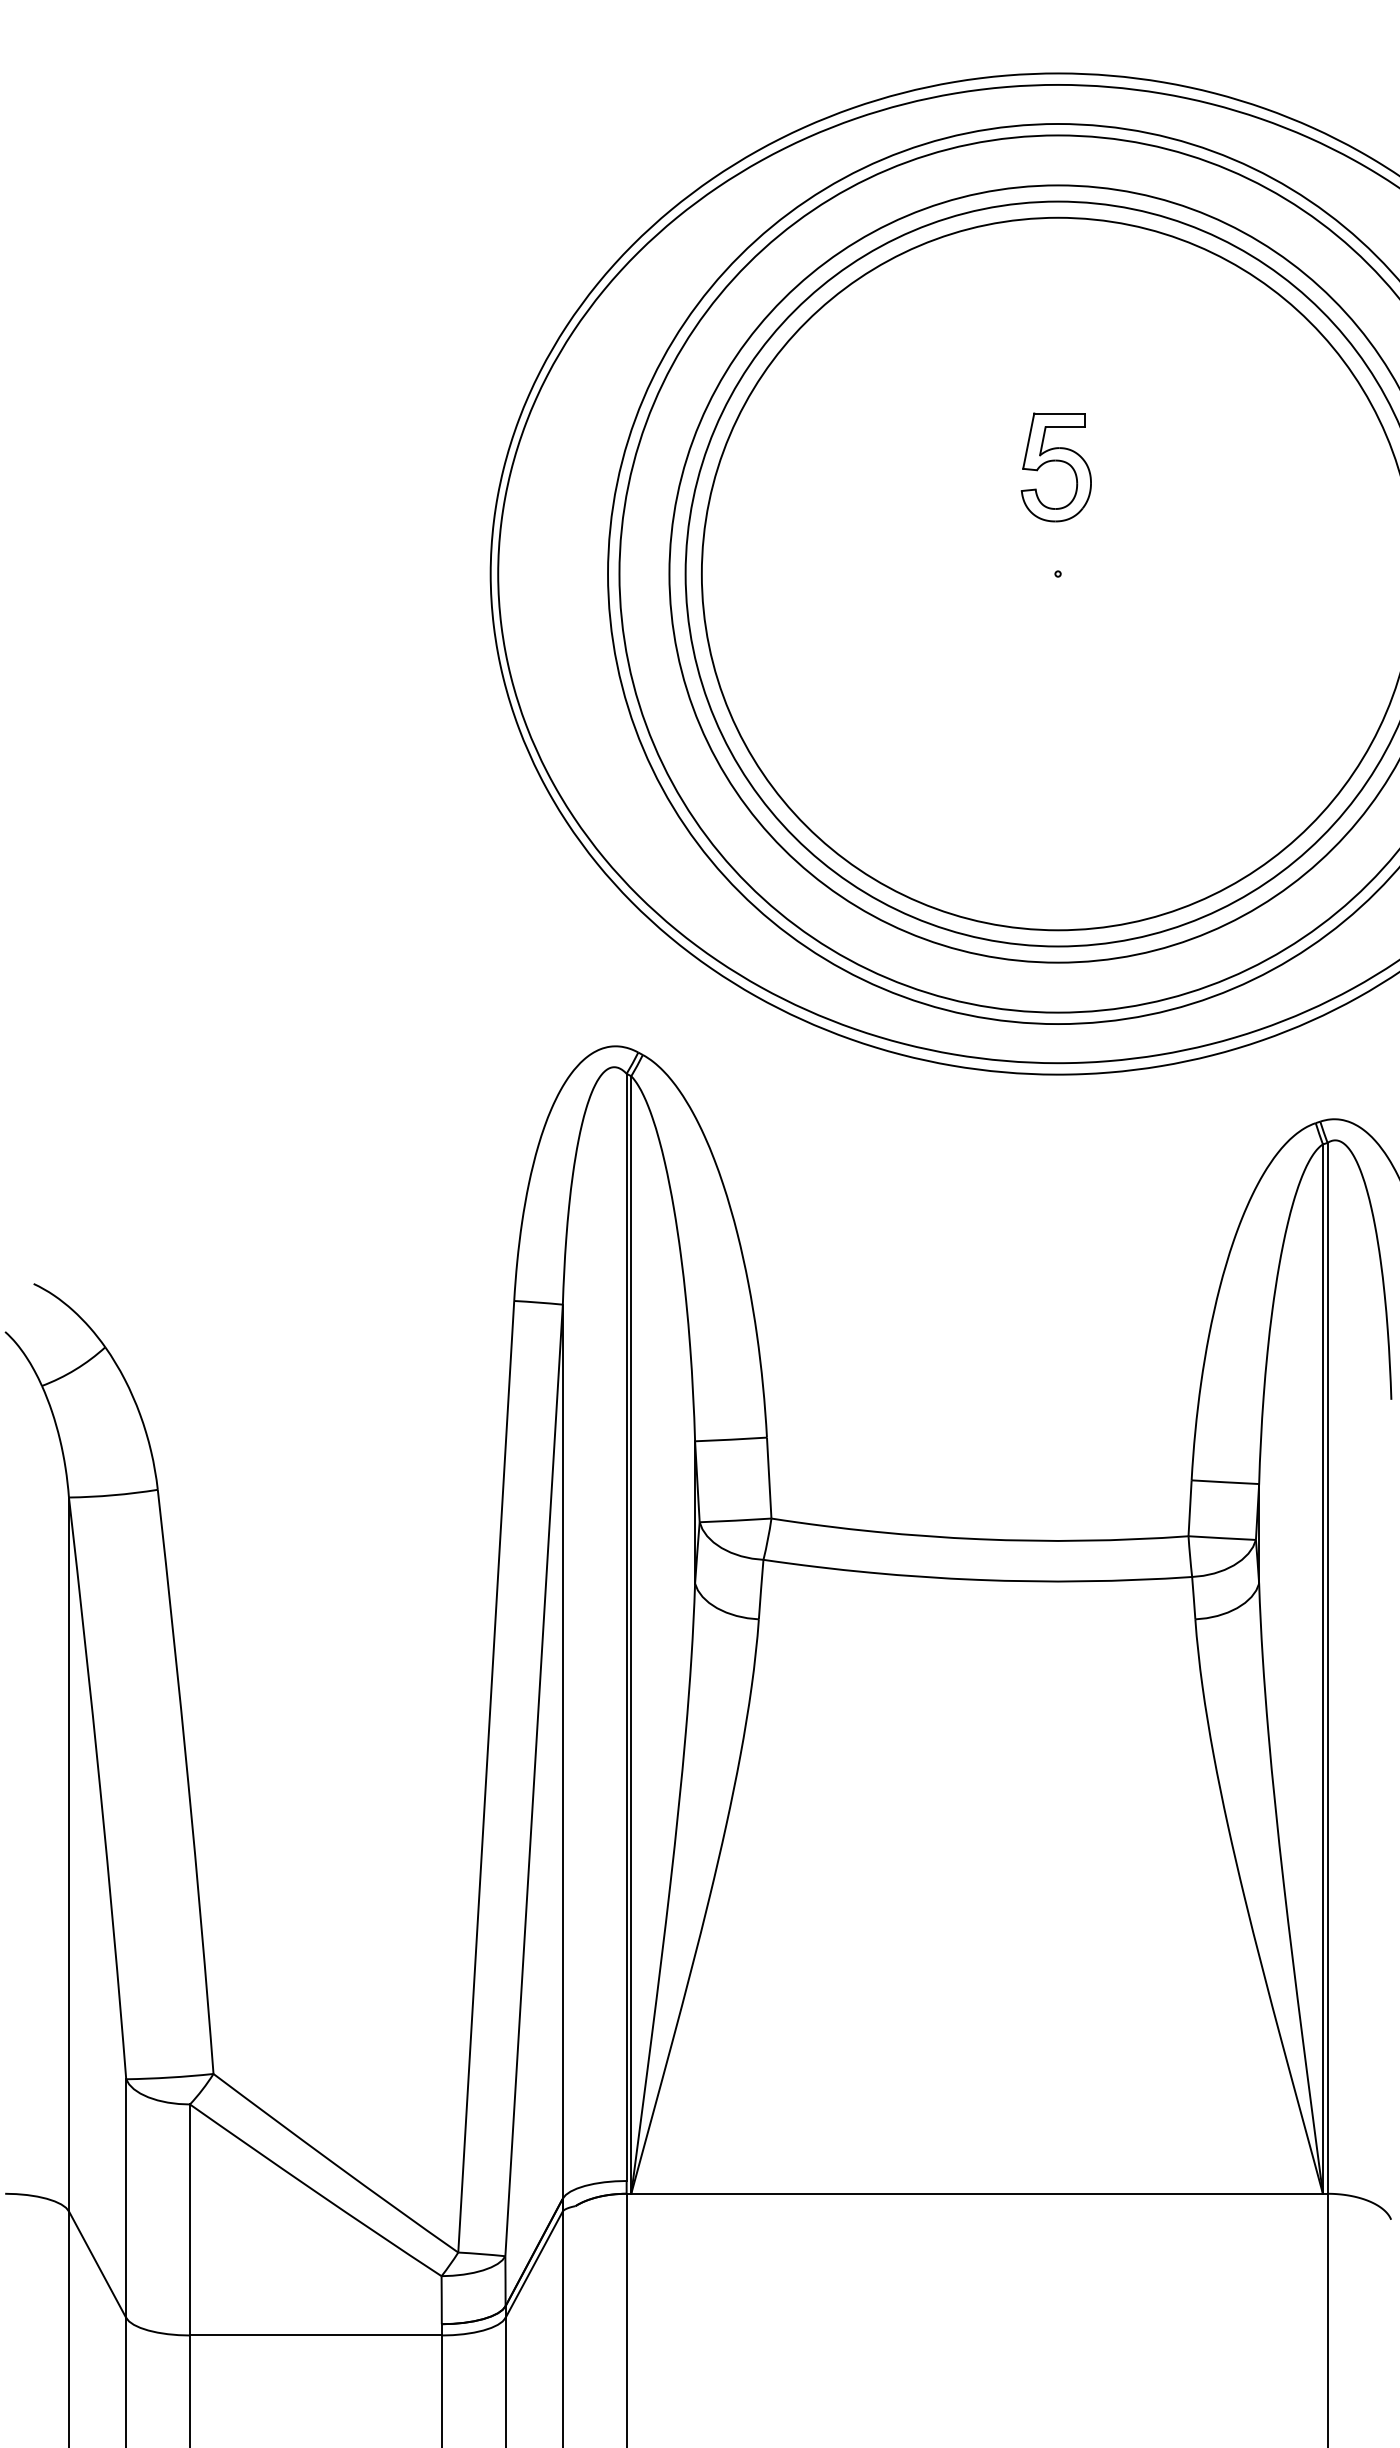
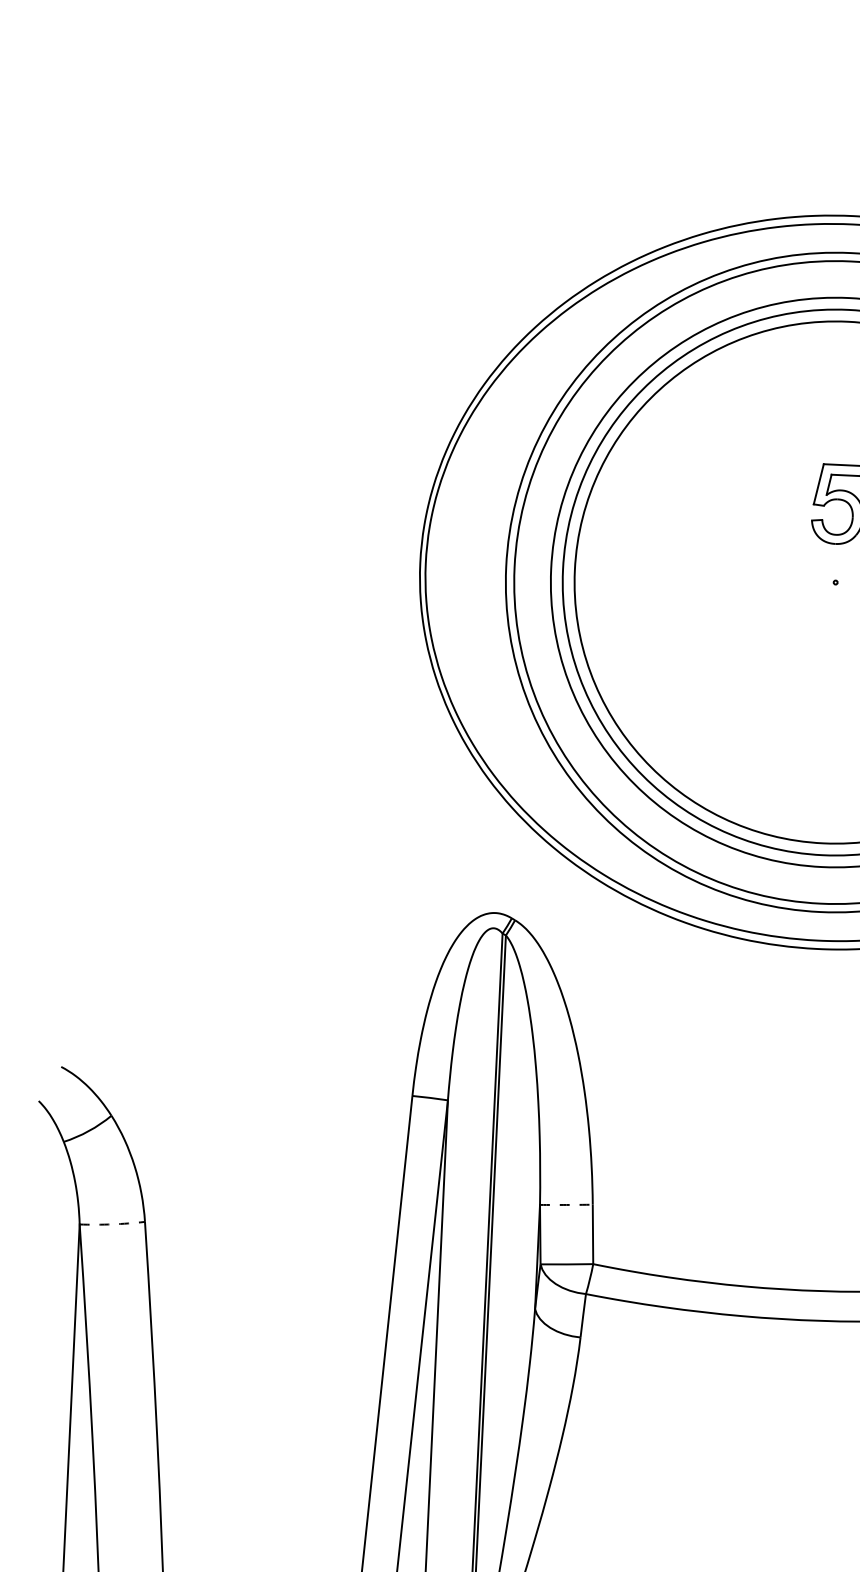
arc: (731, 1439) -> (566, 1204), solid -> dashed
arc: (113, 1495) -> (112, 1224), solid -> dashed

